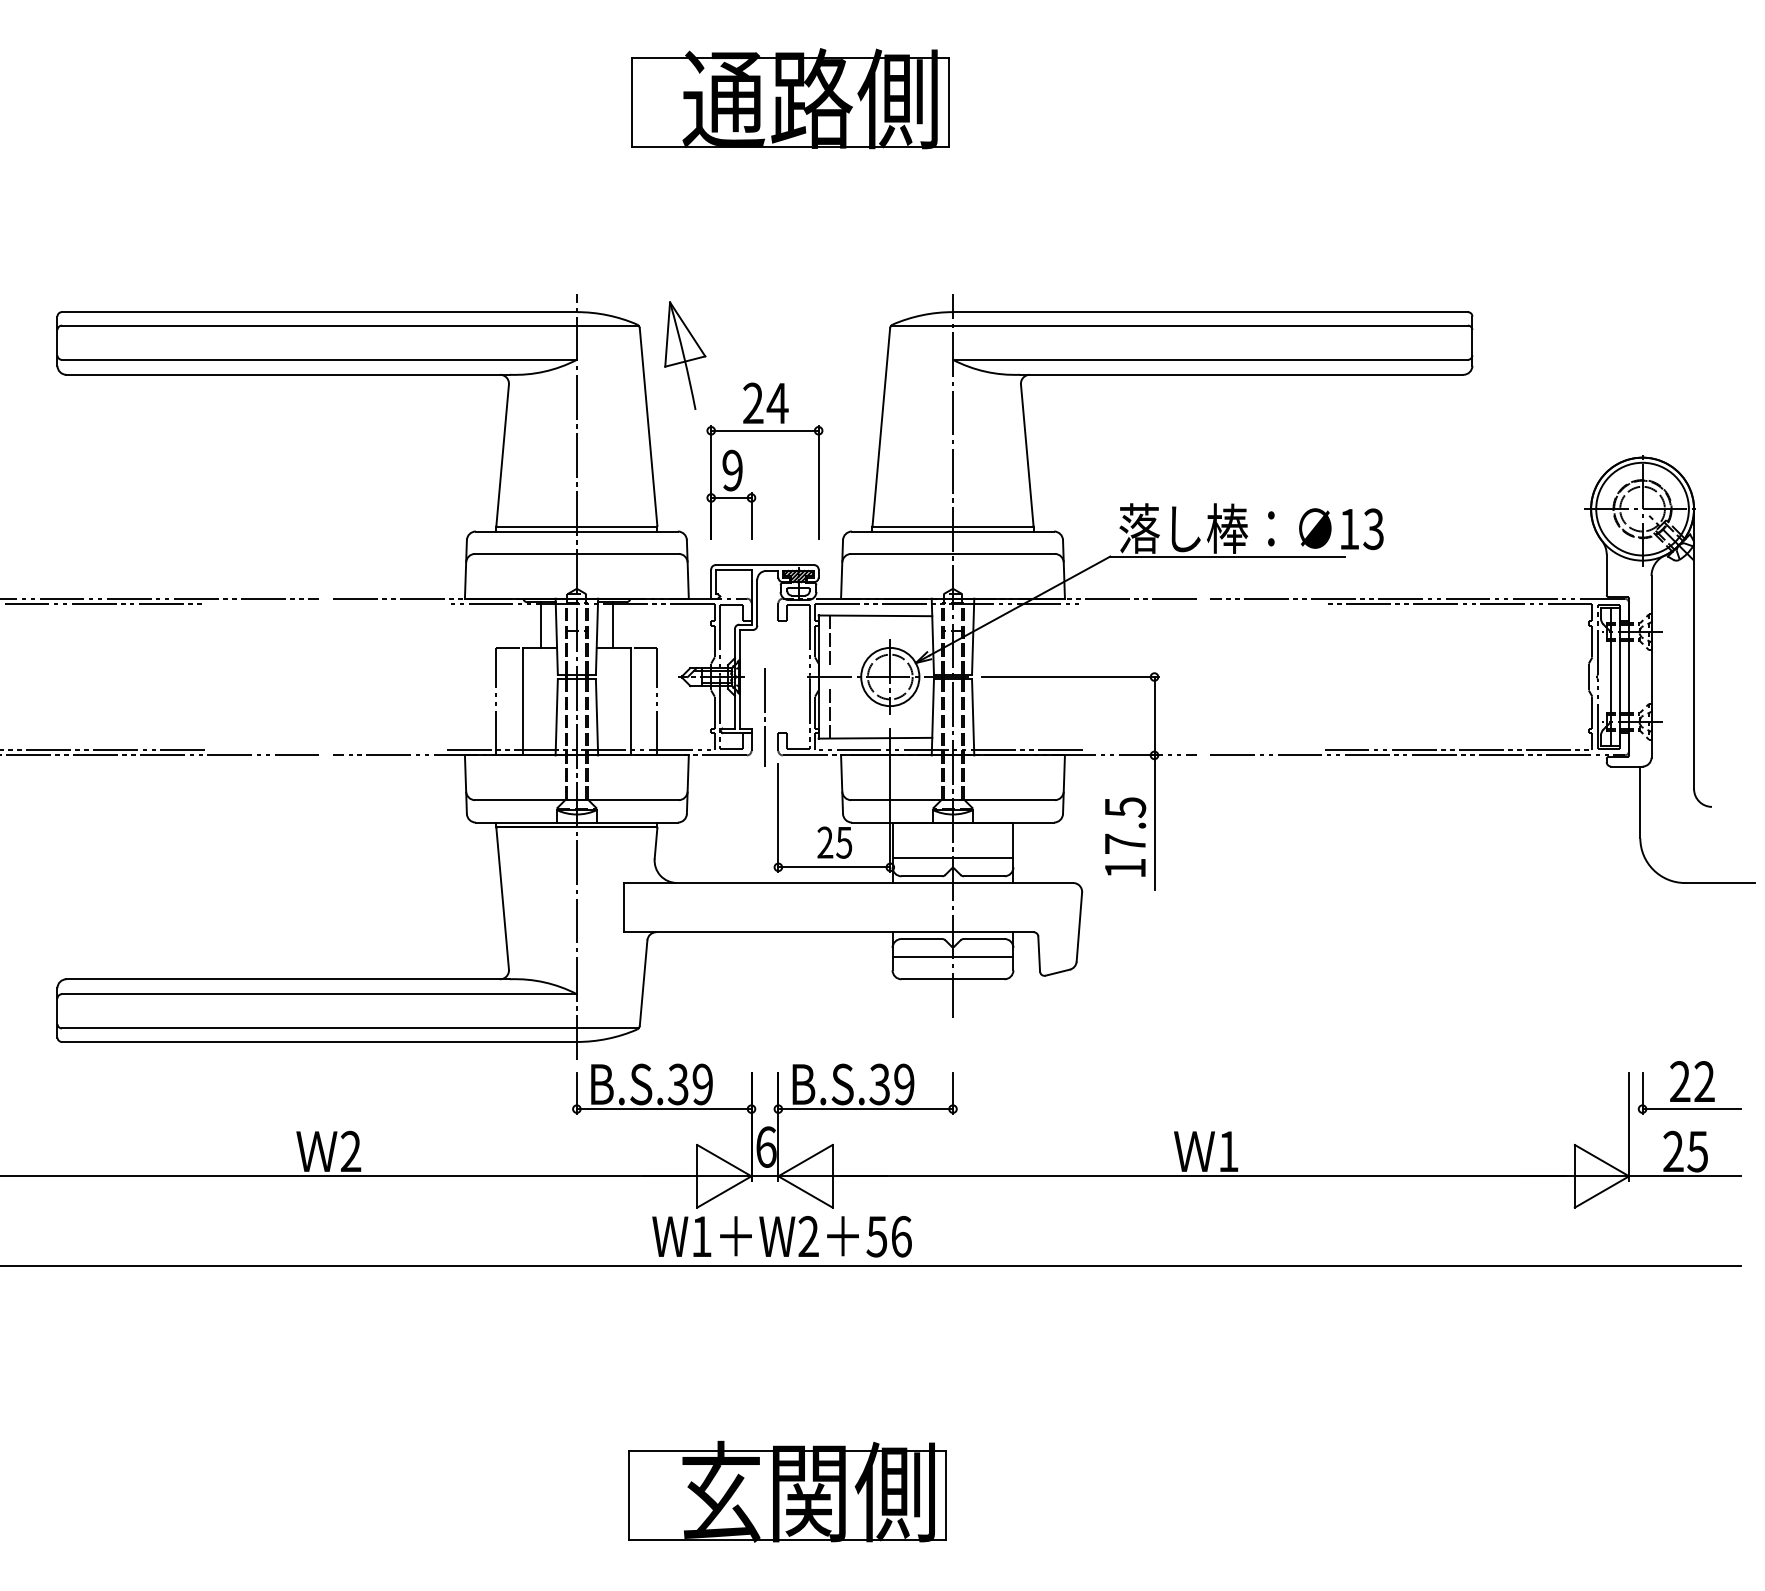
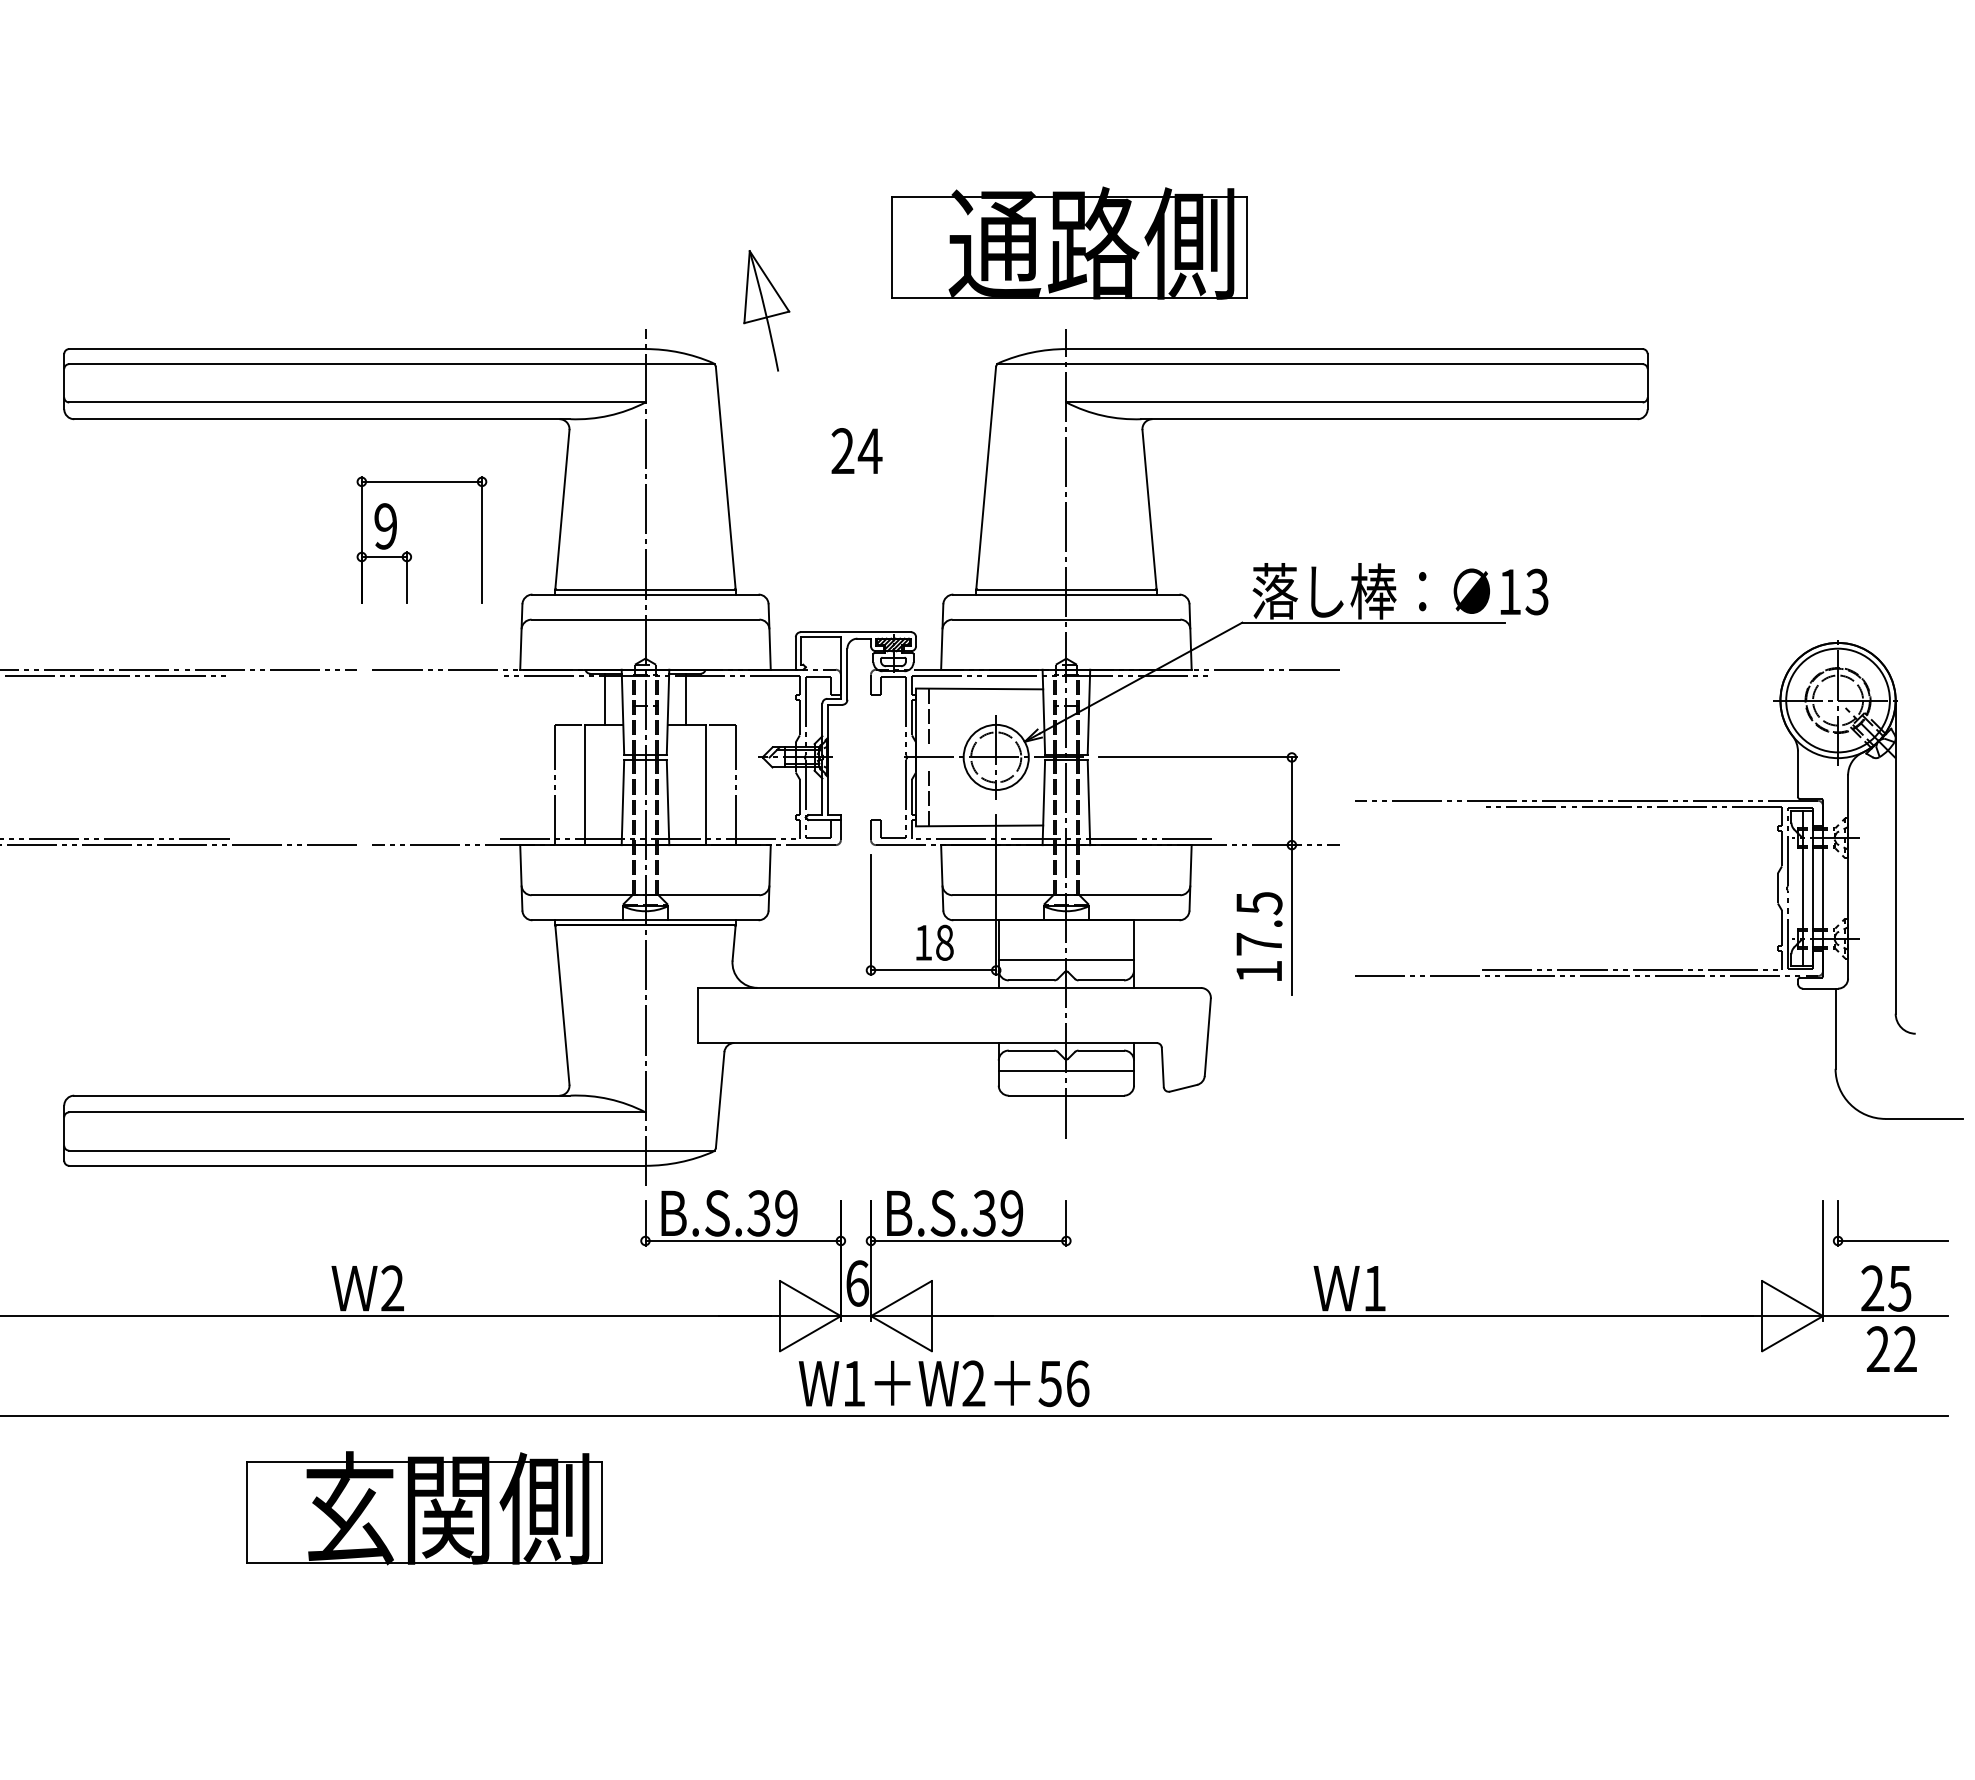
part: (790, 98) -> (1069, 242), moved
part: (685, 355) -> (766, 310), moved
part: (753, 493) -> (409, 552), moved
part: (1482, 604) -> (1659, 807), moved
line: (764, 717) -> (855, 802), removed
text: (834, 842) -> (933, 942), 25 -> 18
text: (1692, 1081) -> (1891, 1348), moved
text: (781, 1236) -> (943, 1383), moved
part: (787, 1492) -> (424, 1508), moved

